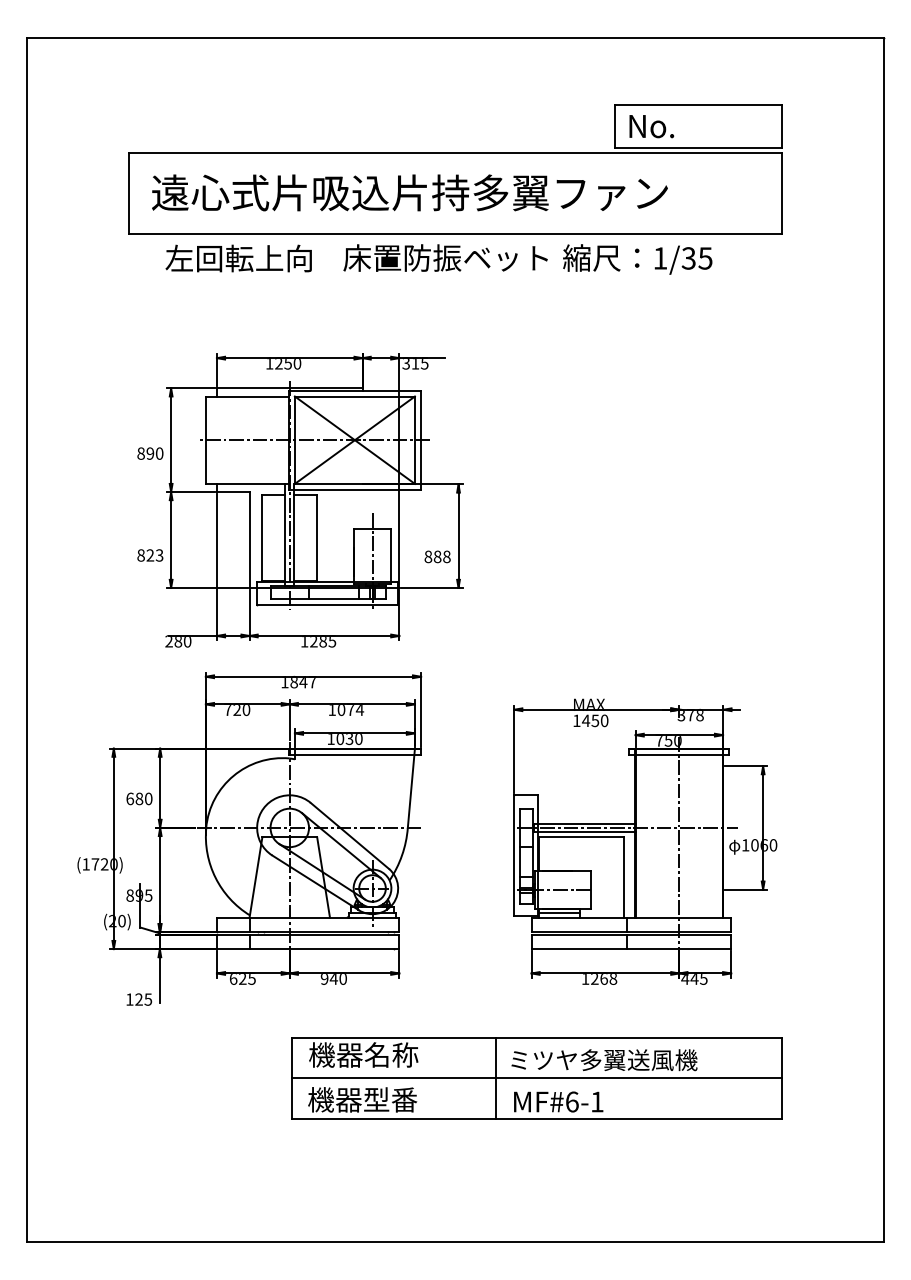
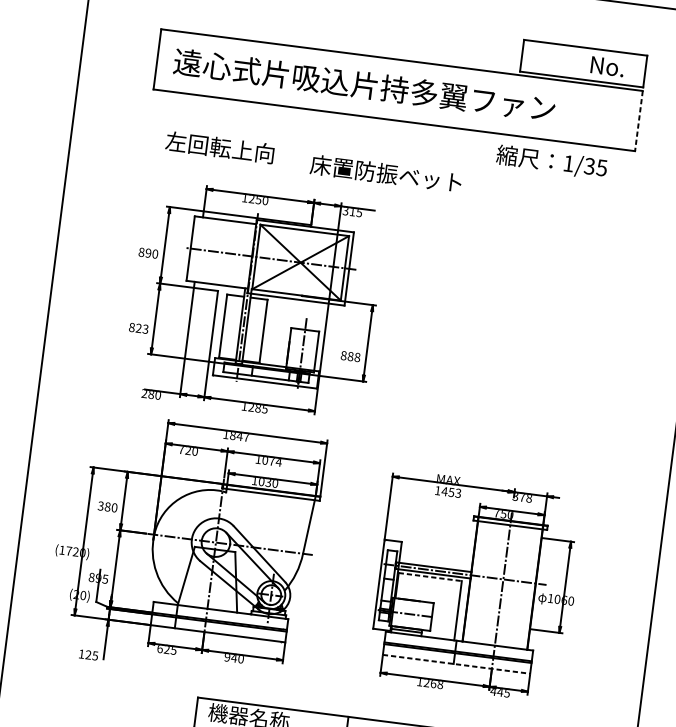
text: (651, 126) -> (607, 66), moved
line: (781, 193) -> (638, 120), solid -> dashed
text: (445, 257) -> (386, 173), moved
text: (238, 258) -> (219, 147), moved
text: (637, 259) -> (551, 162), moved
text: (604, 720) -> (458, 493), 1450 -> 1453
text: (130, 798) -> (101, 505), 680 -> 380
line: (581, 837) -> (430, 577), solid -> dashed
line: (631, 949) -> (456, 664), solid -> dashed

